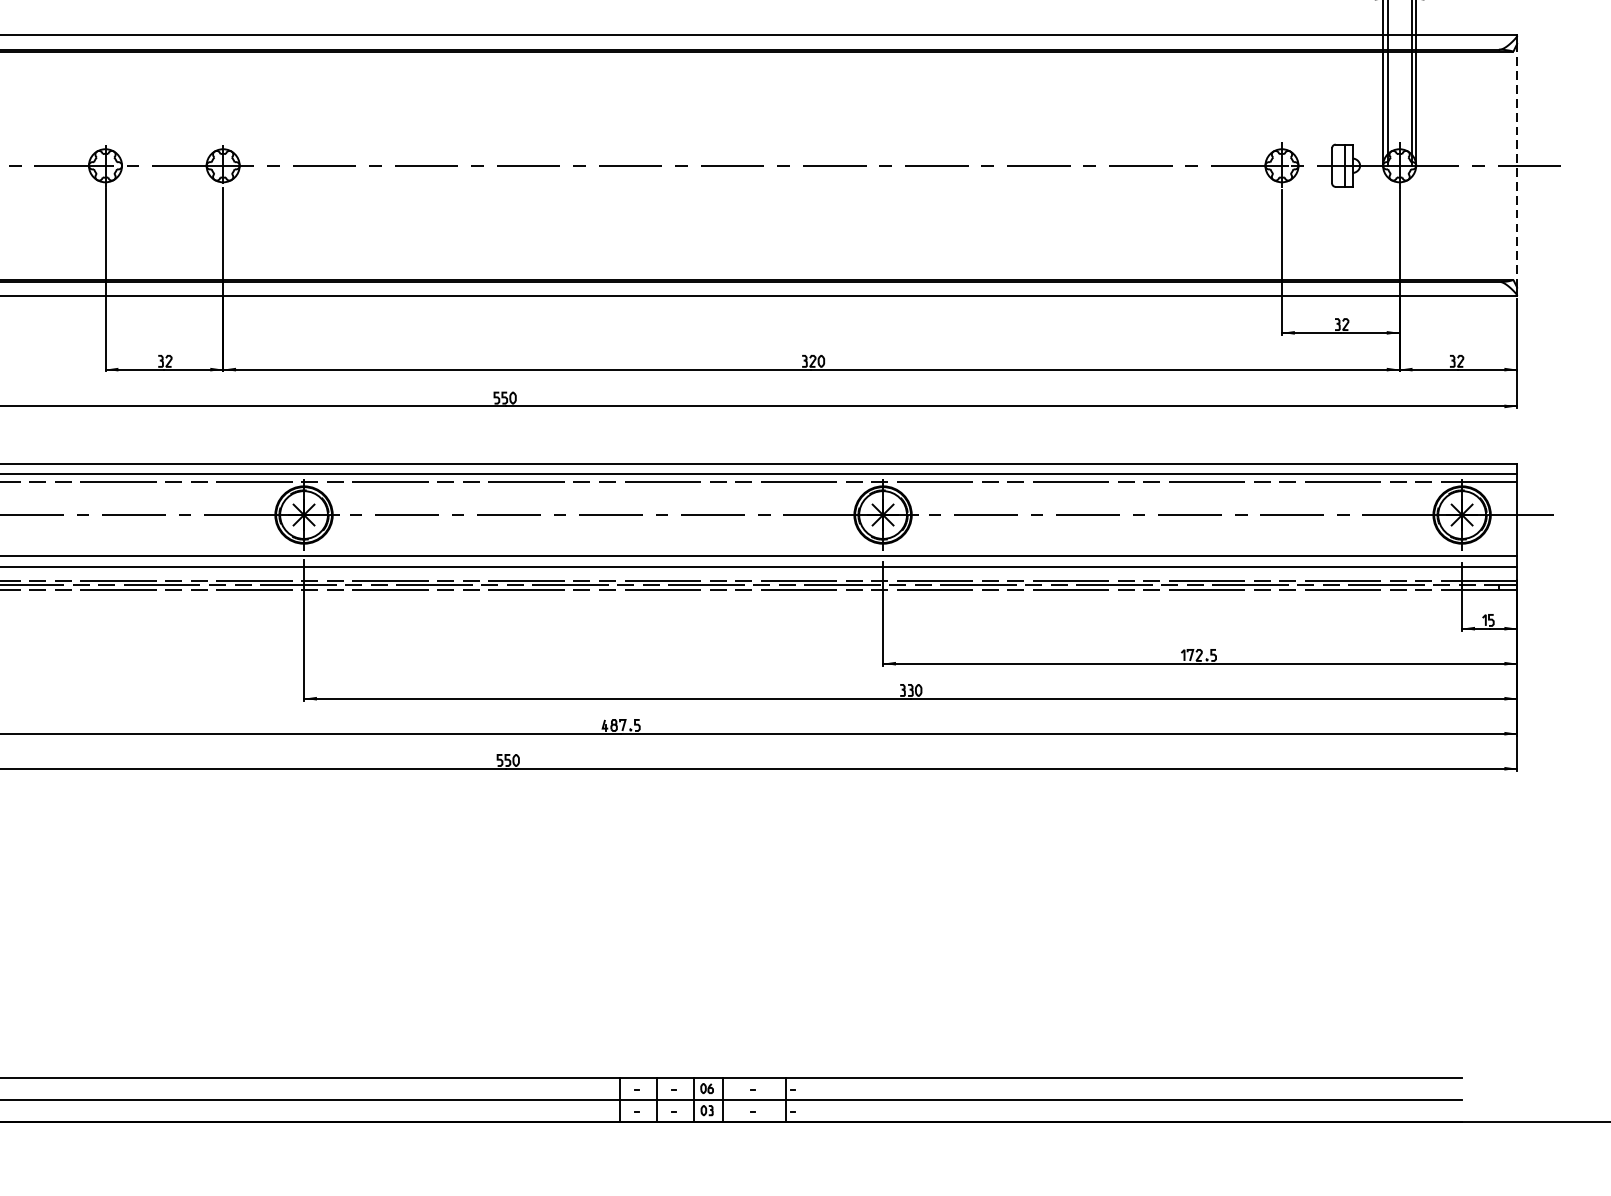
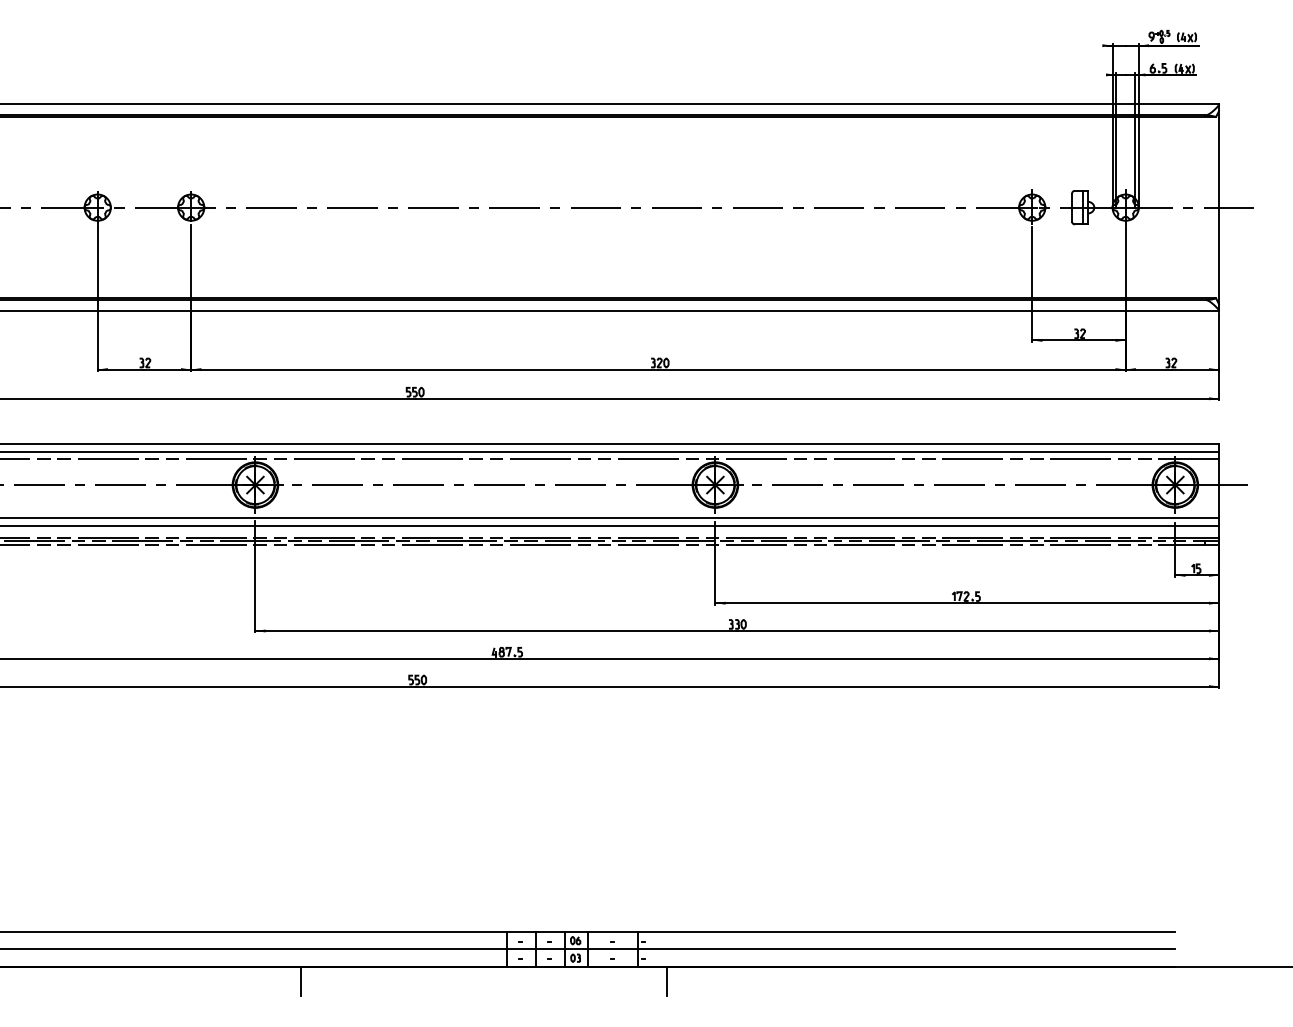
line: (1517, 165) -> (1219, 207), dashed -> solid
line: (360, 1139) -> (300, 981), added
line: (822, 1139) -> (667, 981), added

